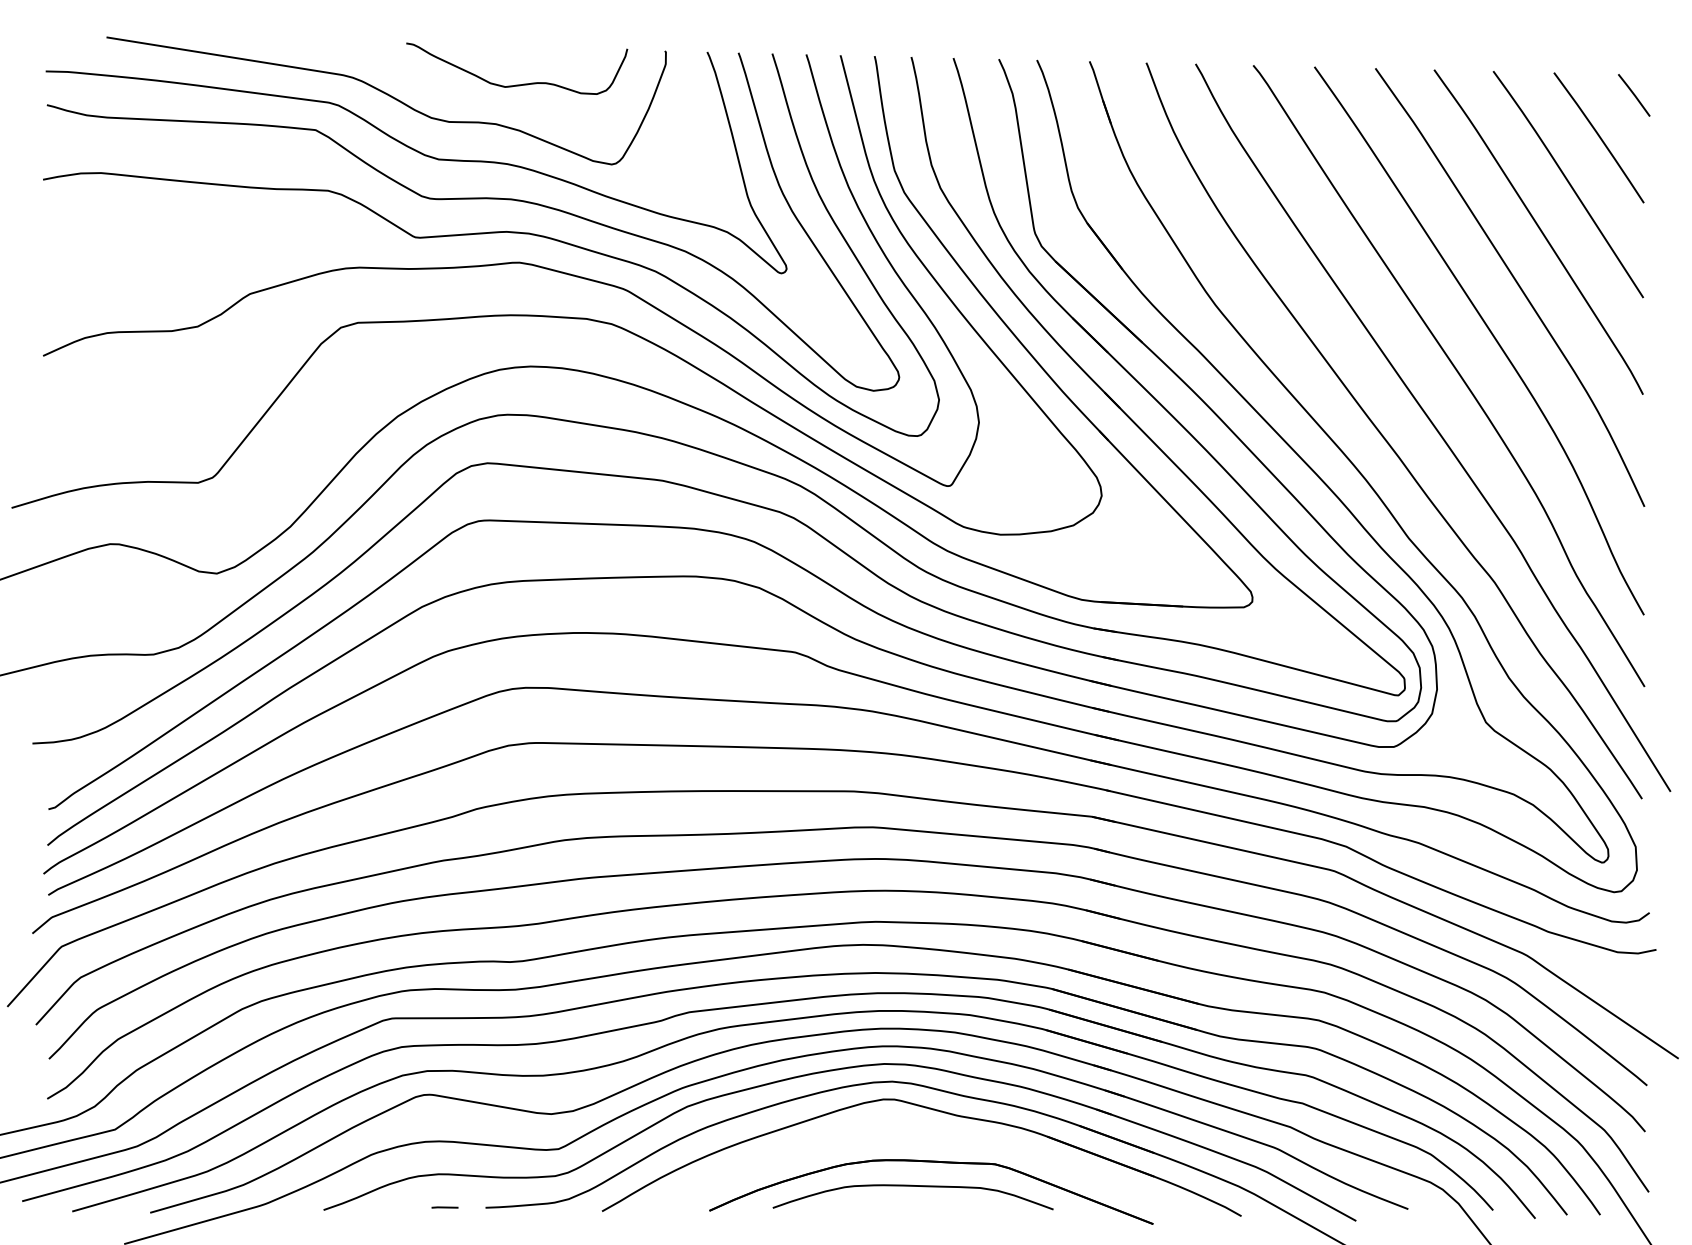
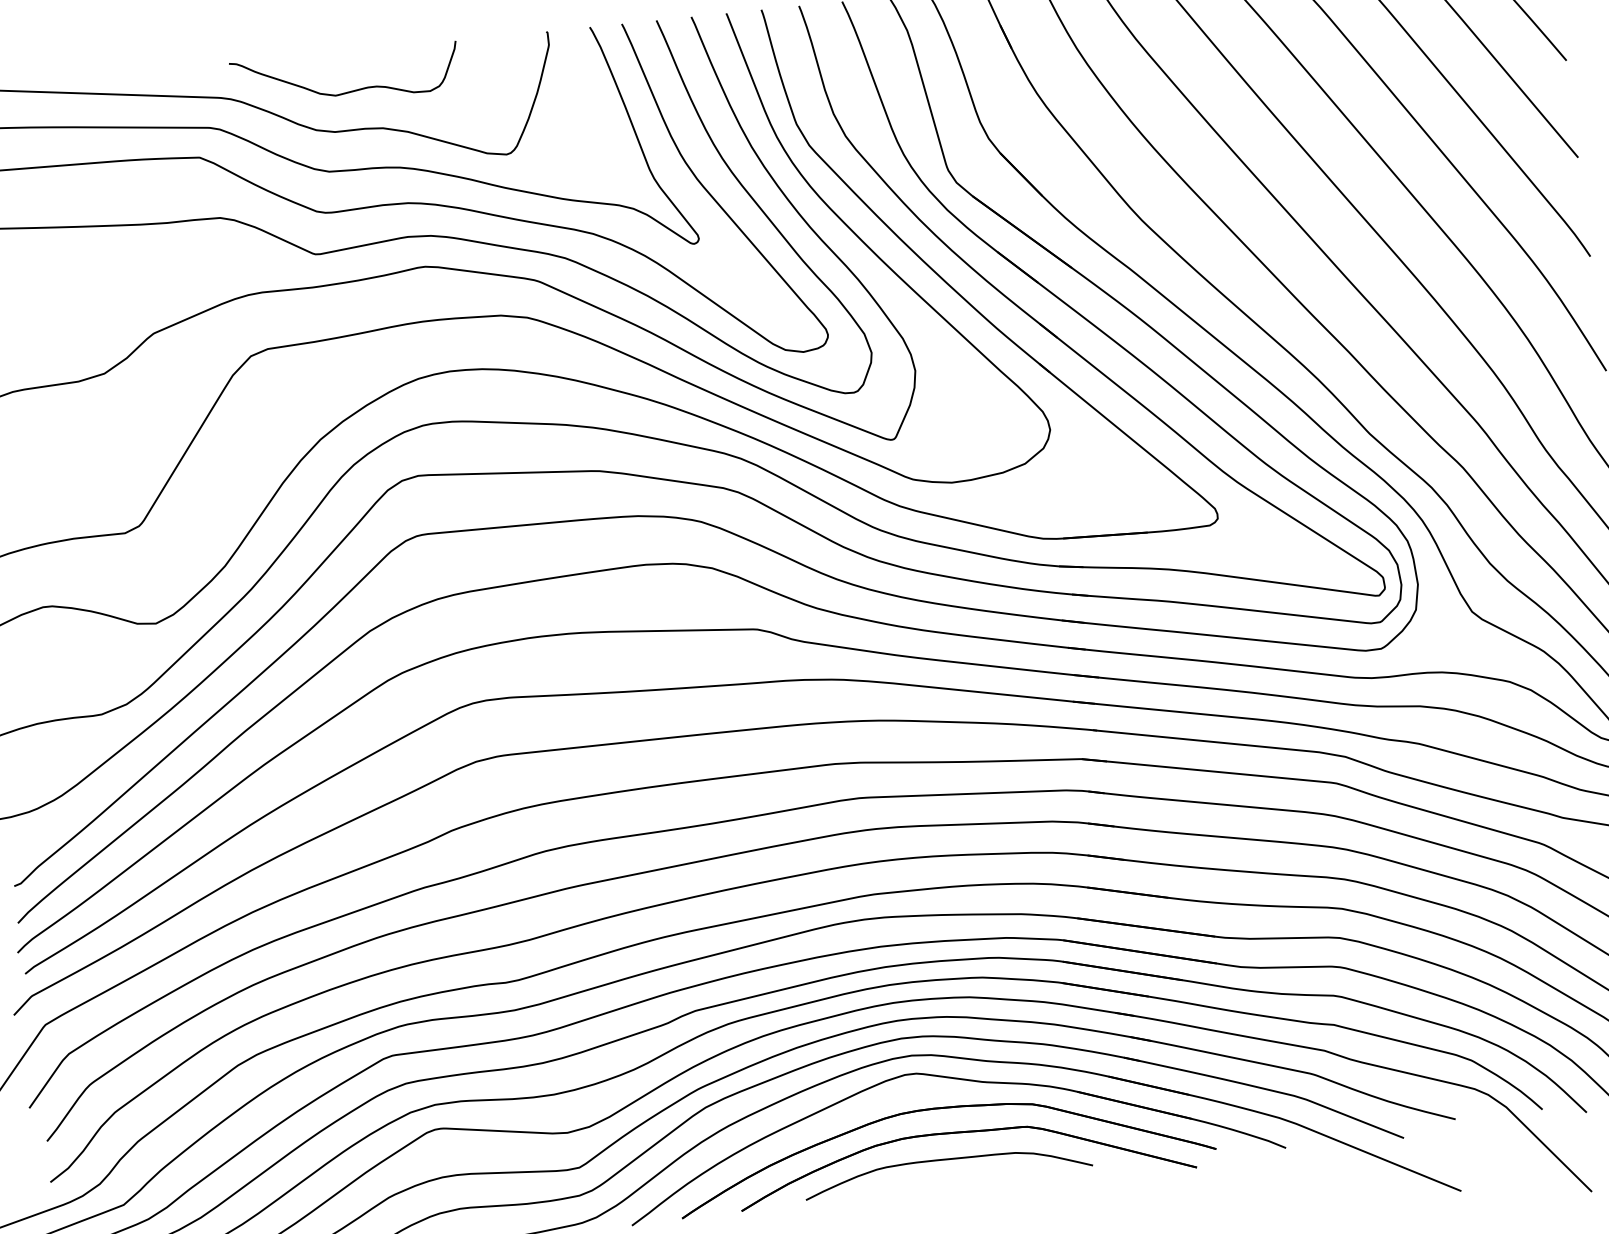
curve: (517, 84) -> (347, 91), moved
part: (912, 1136) -> (939, 1109), added

